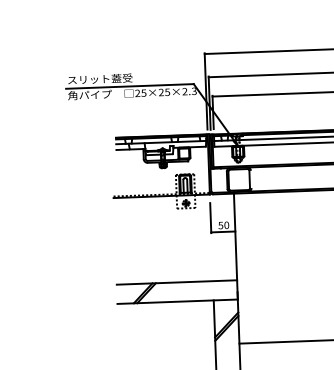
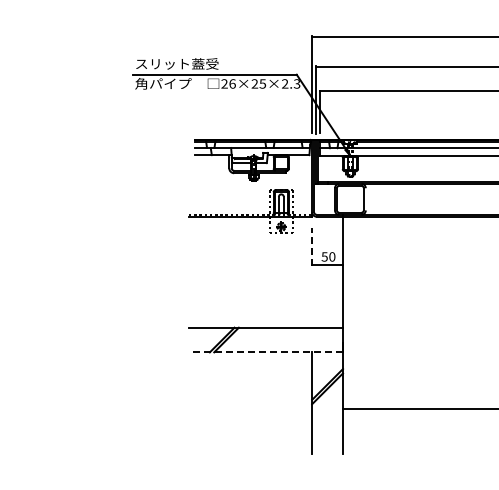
text: (143, 92) -> (232, 83), 25×25×2.3 -> 26×25×2.3
line: (210, 217) -> (312, 246), solid -> dashed
line: (177, 301) -> (265, 352), solid -> dashed

